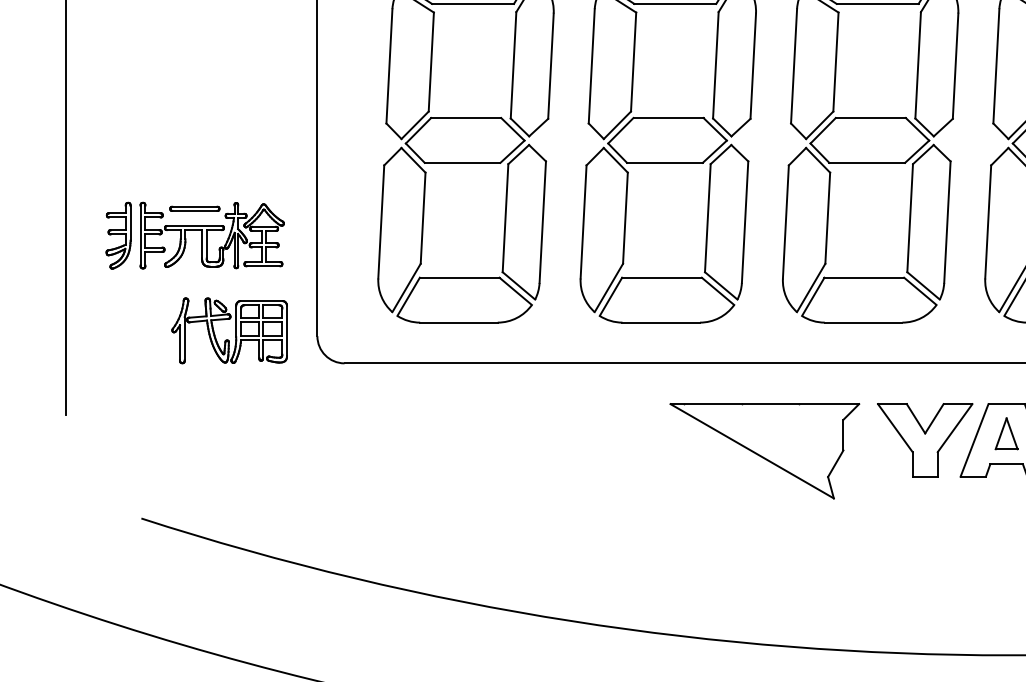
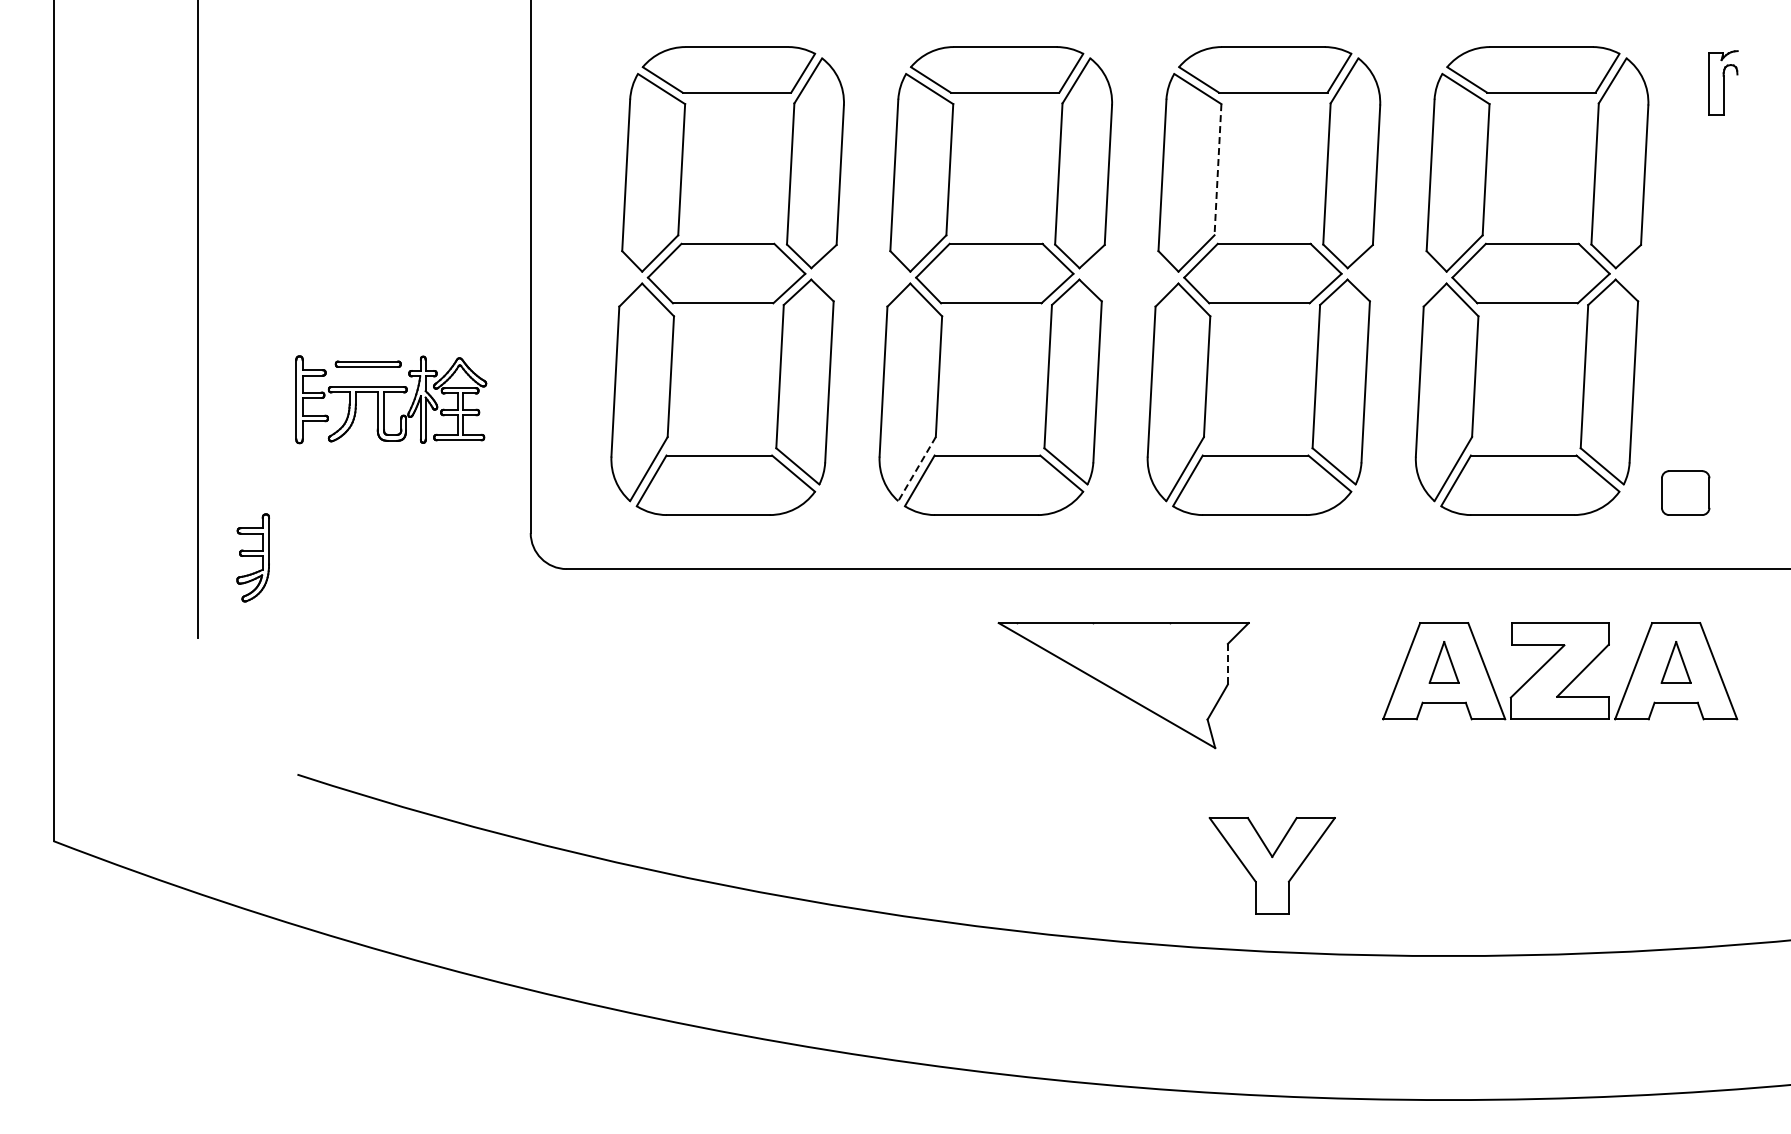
line: (835, 61) -> (1217, 169), solid -> dashed
part: (118, 235) -> (252, 557), moved
line: (608, 288) -> (916, 469), solid -> dashed
part: (235, 330) -> (422, 525), removed
line: (843, 434) -> (1227, 663), solid -> dashed
part: (924, 439) -> (1271, 865), moved

